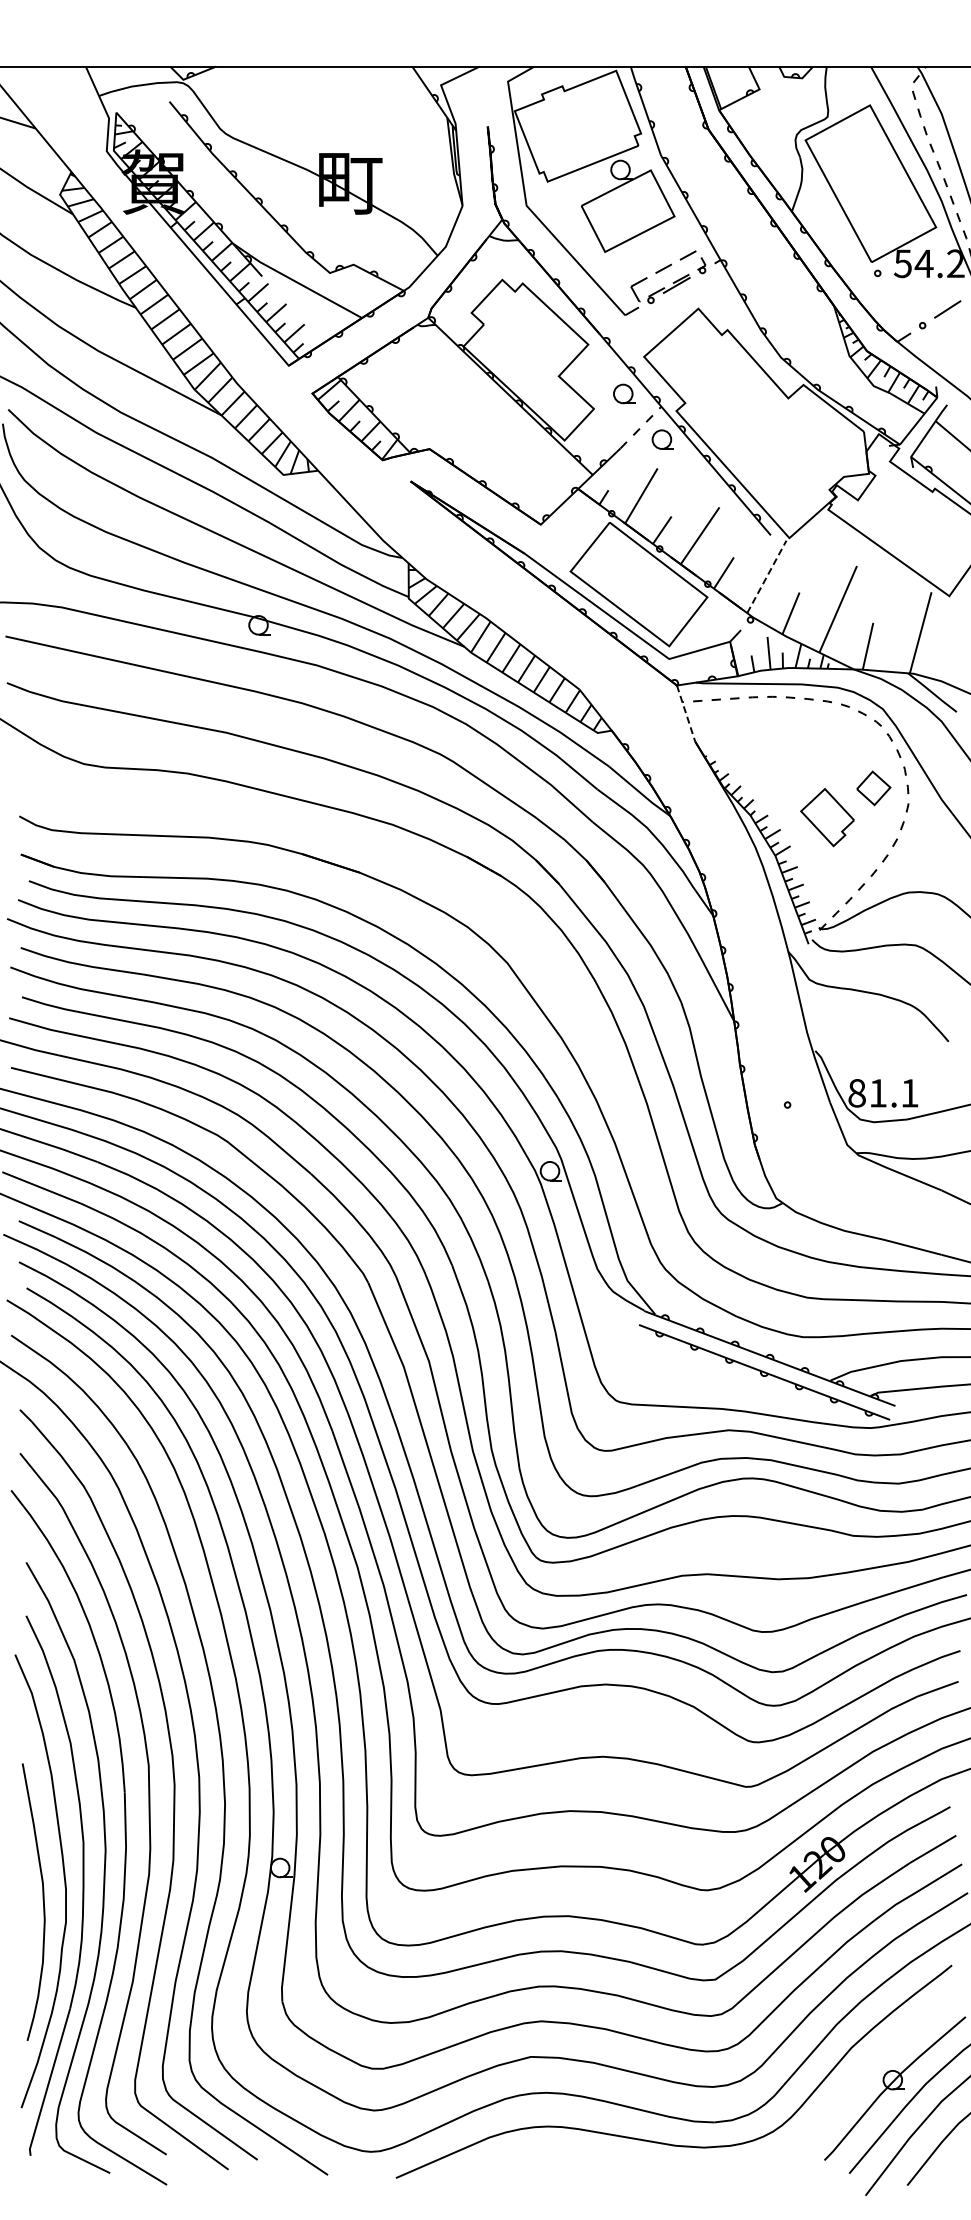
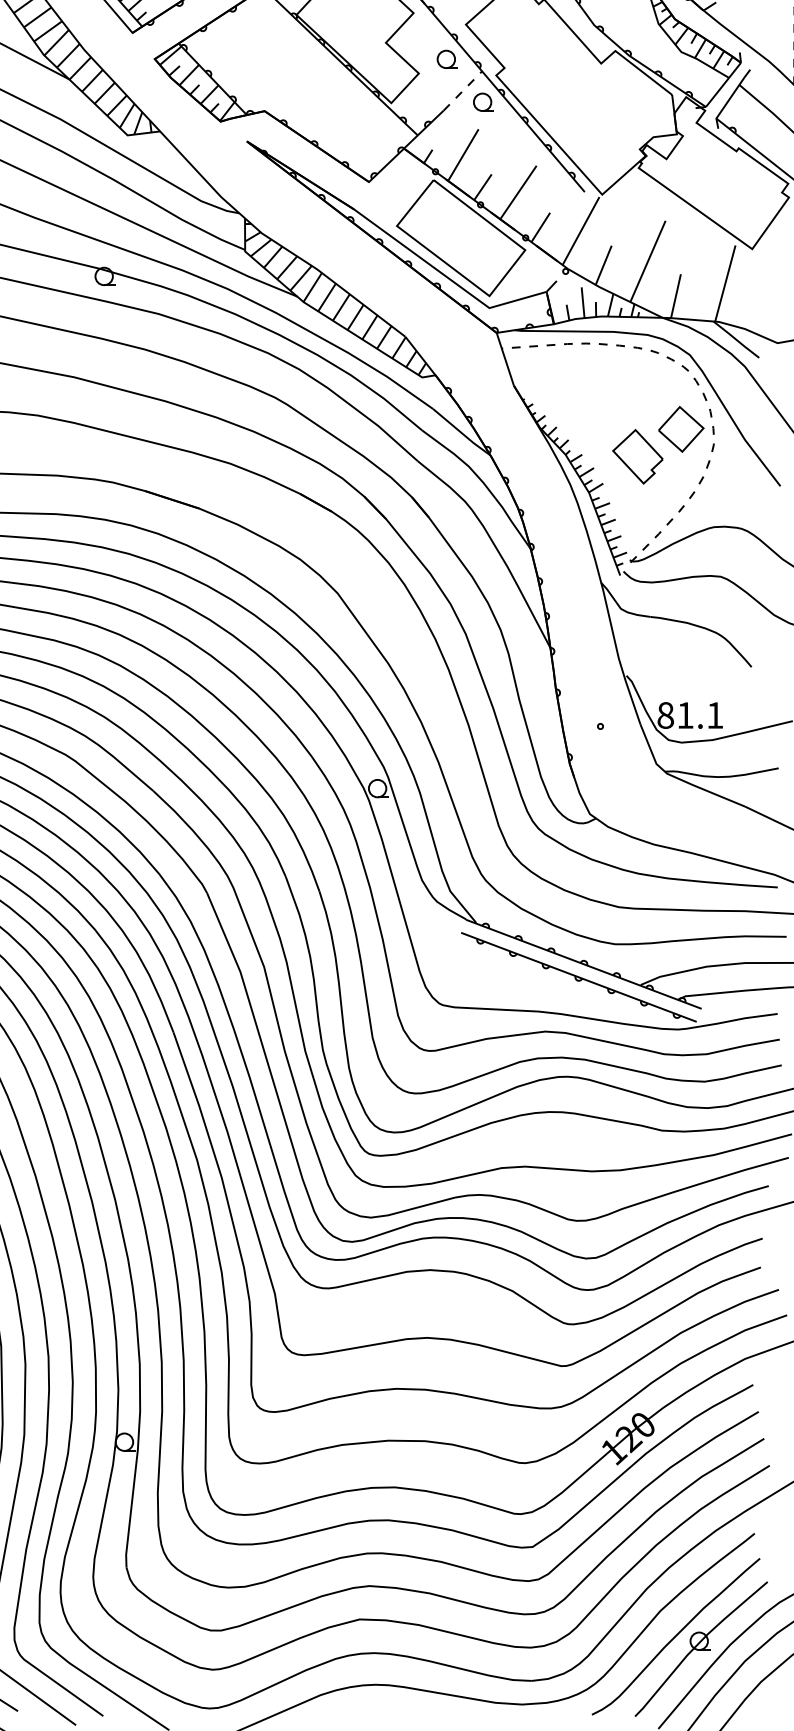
line: (767, 576) -> (581, 230), dashed -> solid
line: (686, 713) -> (505, 359), dashed -> solid
part: (873, 788) -> (681, 429), size x1.43
curve: (868, 2075) -> (676, 1636), added

